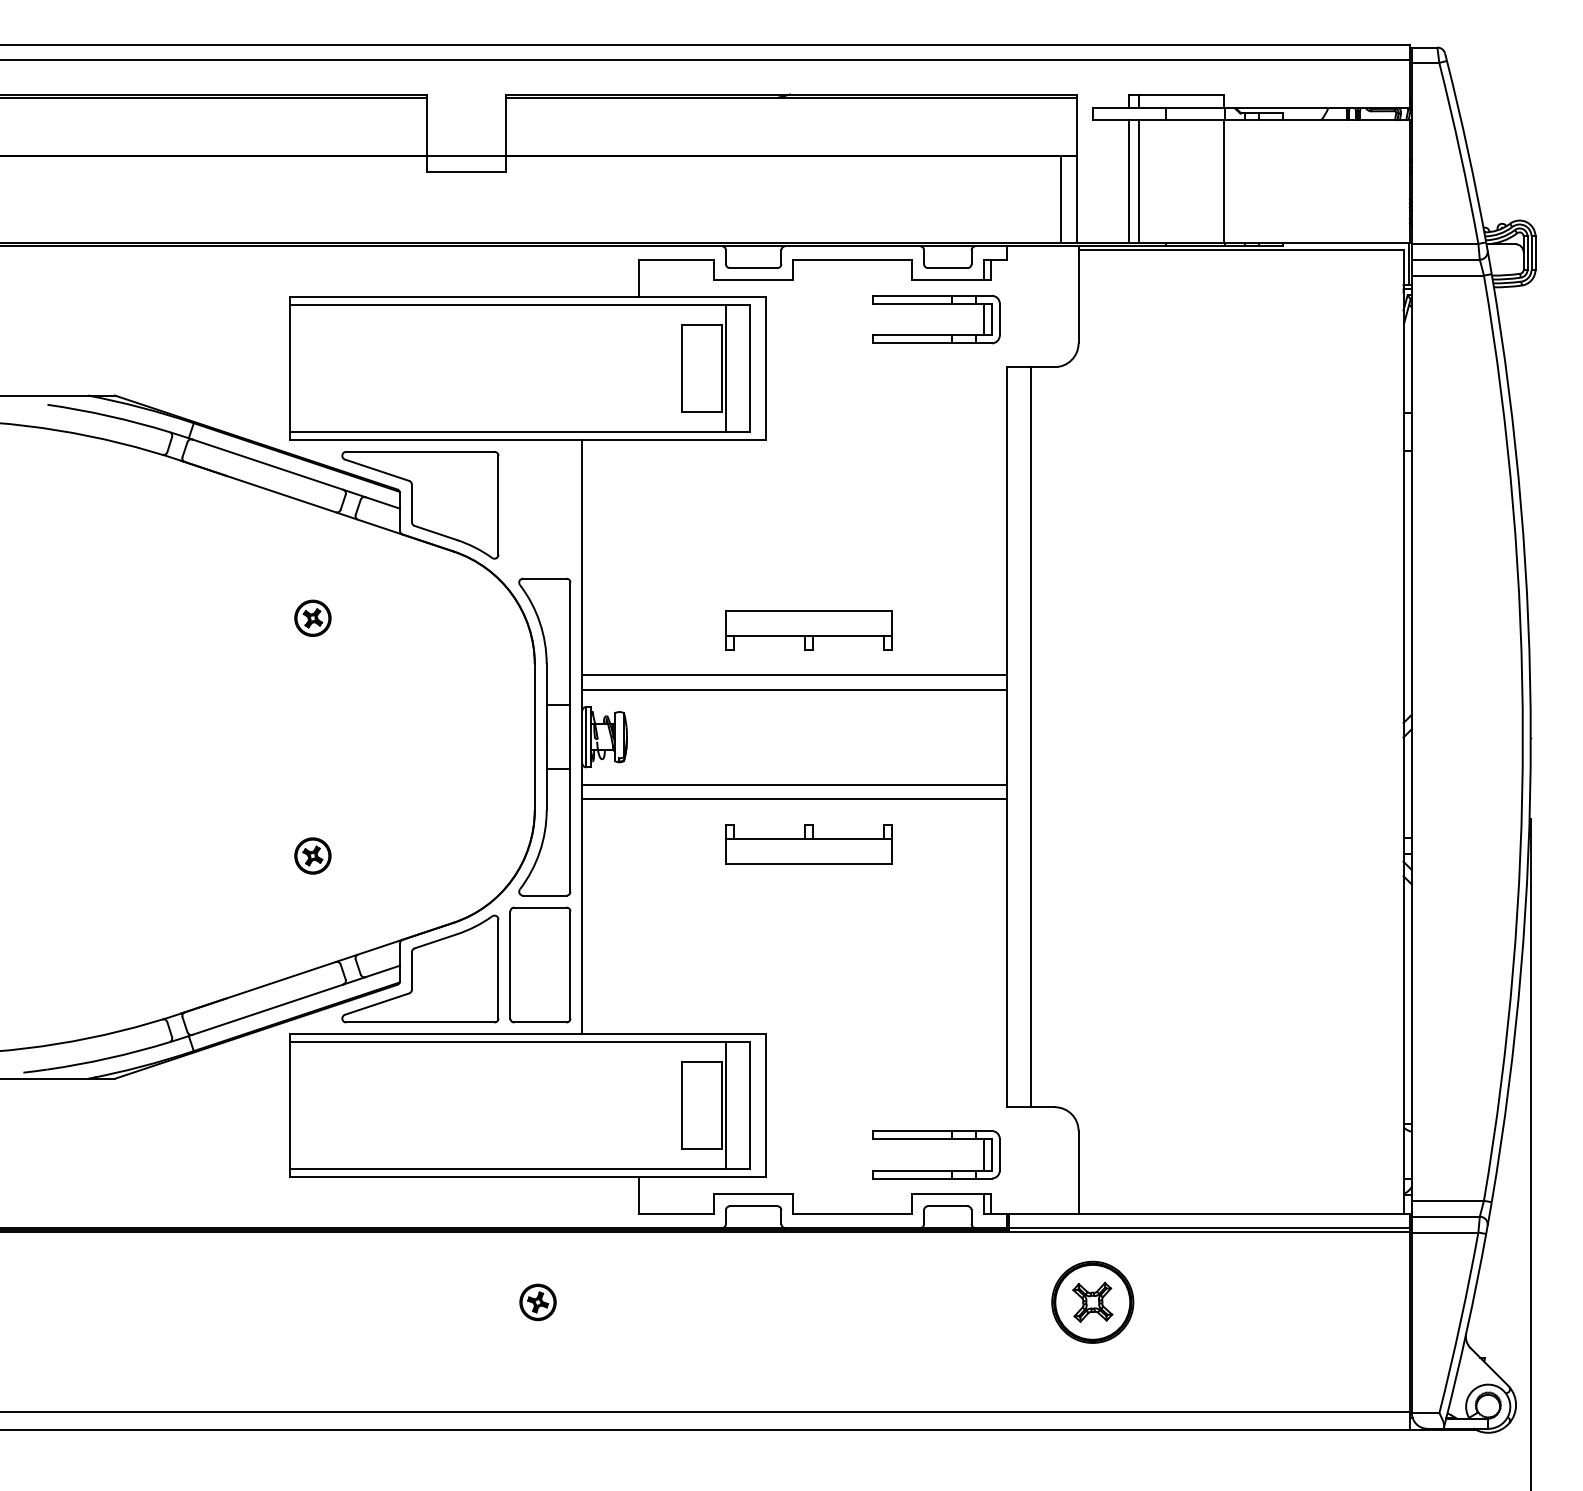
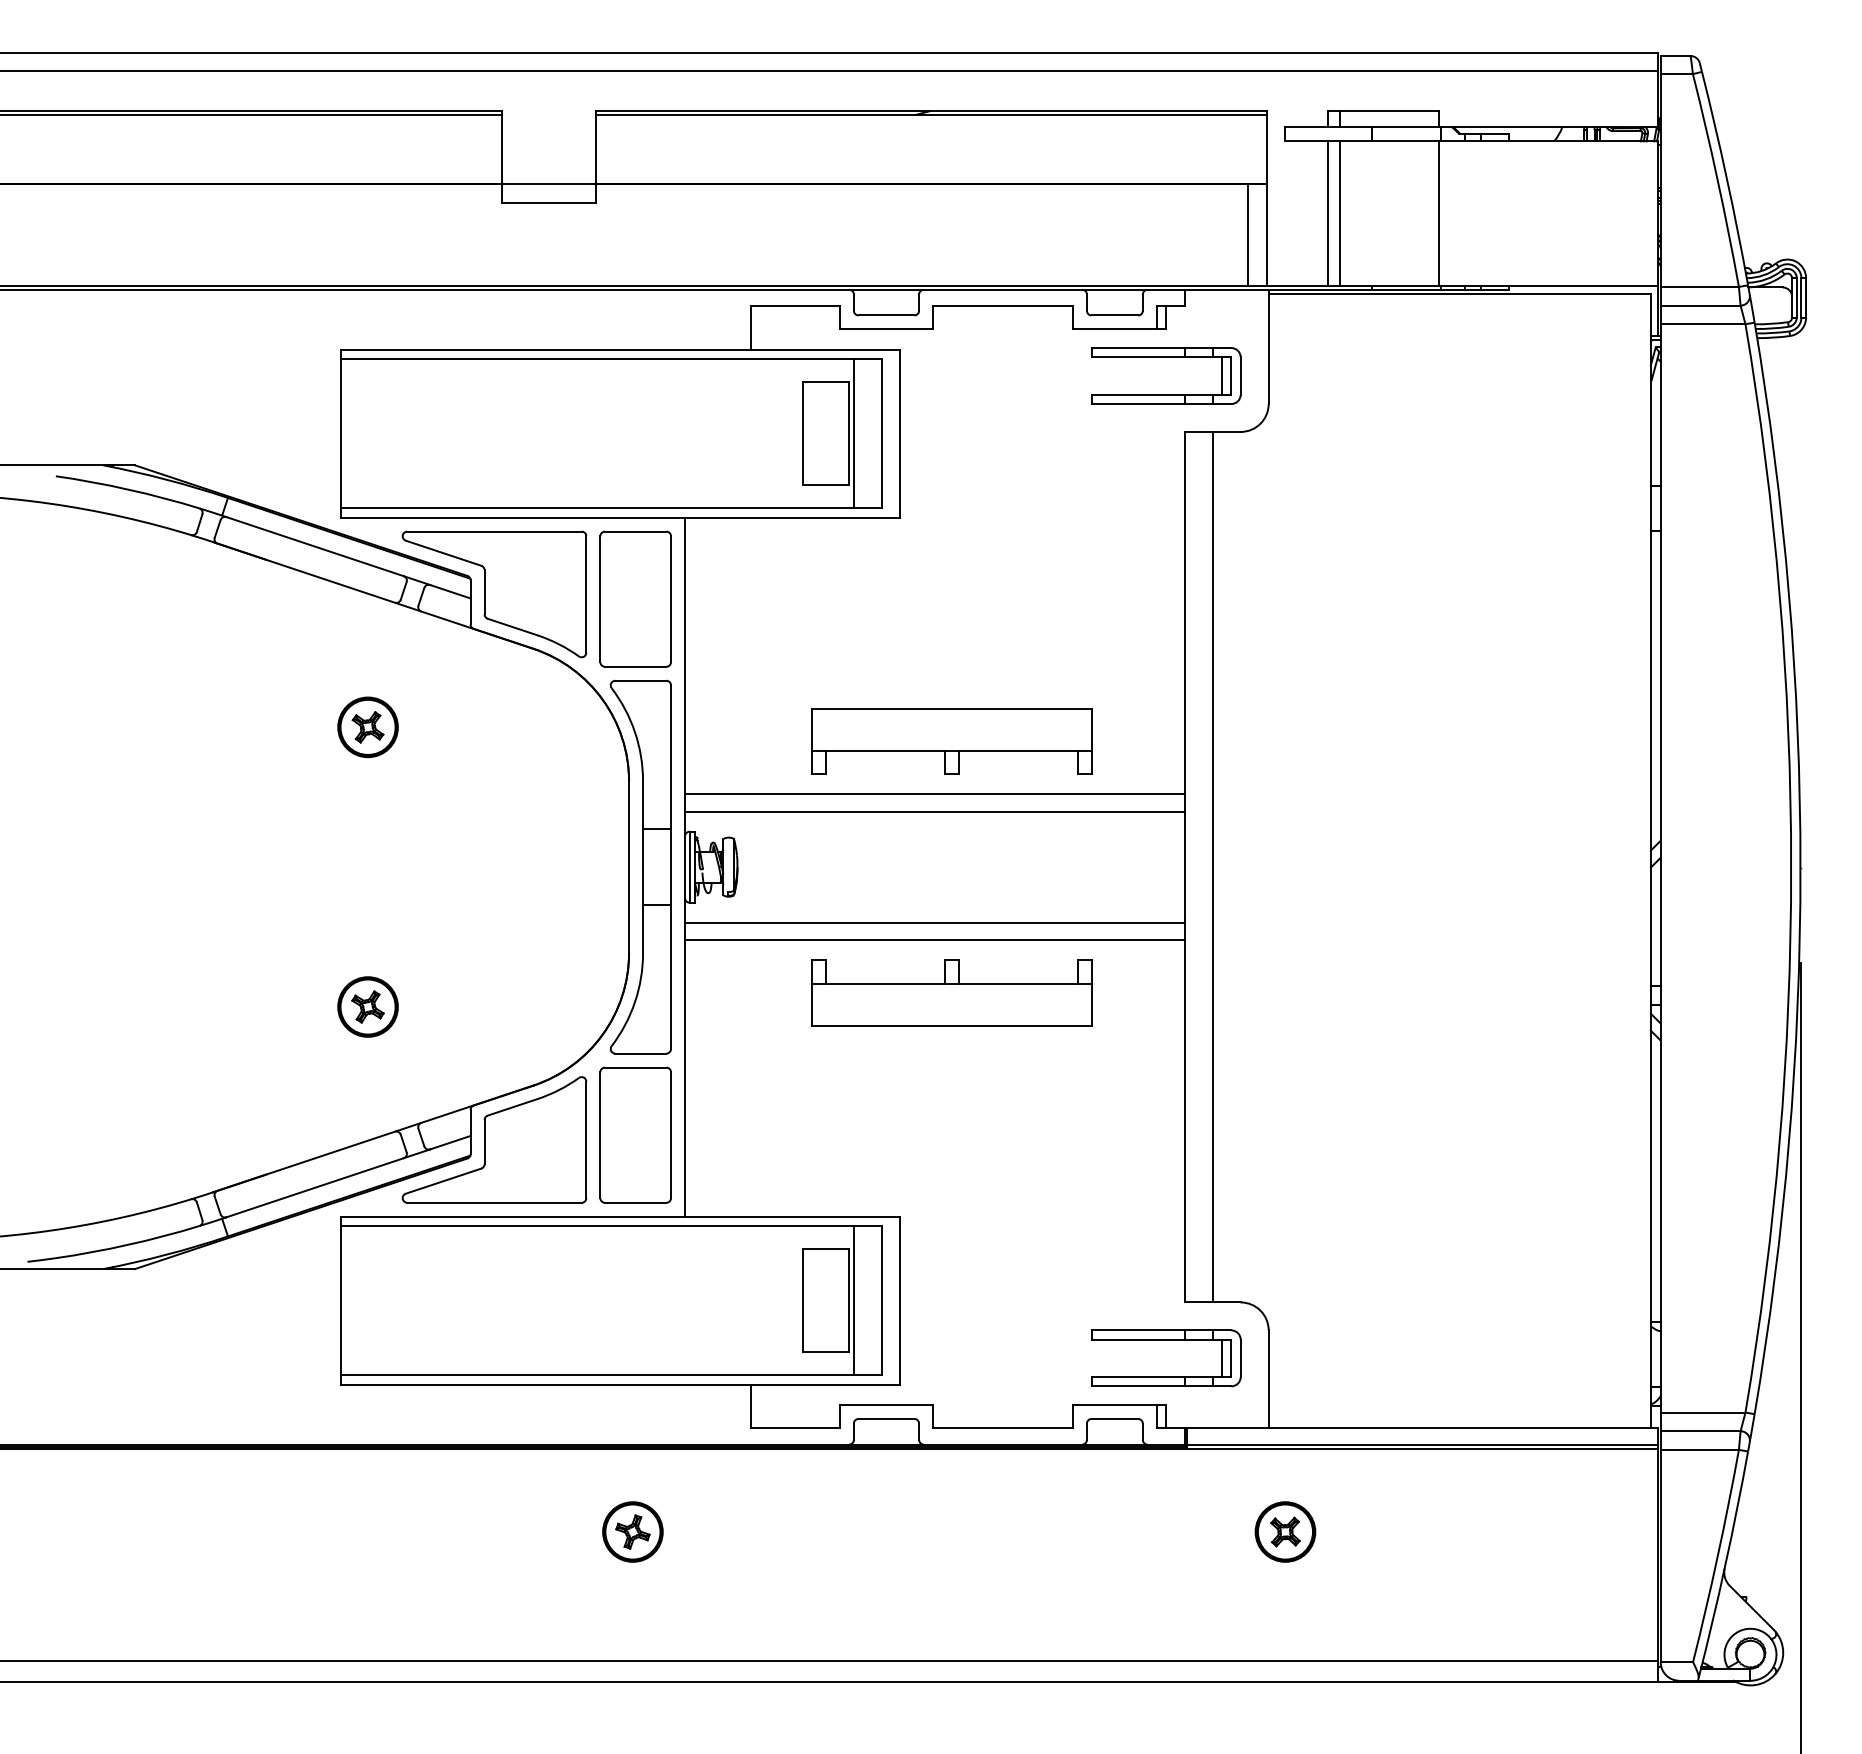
part: (936, 304) -> (1166, 358), moved
part: (540, 509) -> (635, 599), added
part: (312, 618) -> (367, 727), size x1.43
part: (808, 629) -> (950, 740), size x1.43
part: (808, 843) -> (950, 992), size x1.43
part: (312, 855) -> (367, 1006), size x1.43
part: (936, 1139) -> (1166, 1340), moved
part: (537, 1302) -> (632, 1532), size x1.43
part: (1092, 1302) -> (1285, 1532), size x0.62

